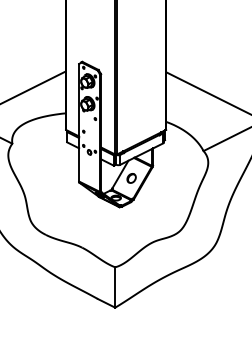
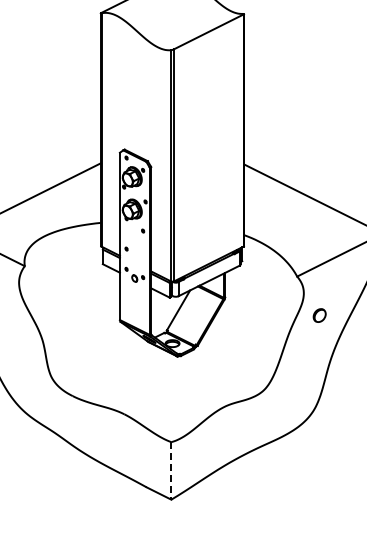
part: (131, 178) -> (319, 315), moved
line: (115, 287) -> (171, 470), solid -> dashed

